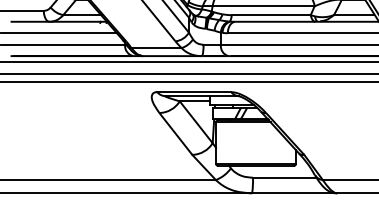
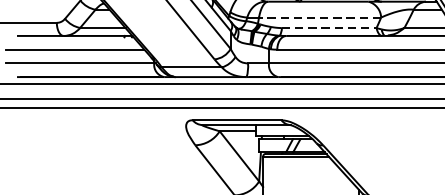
line: (263, 6) -> (320, 17), solid -> dashed
line: (271, 15) -> (329, 28), solid -> dashed

